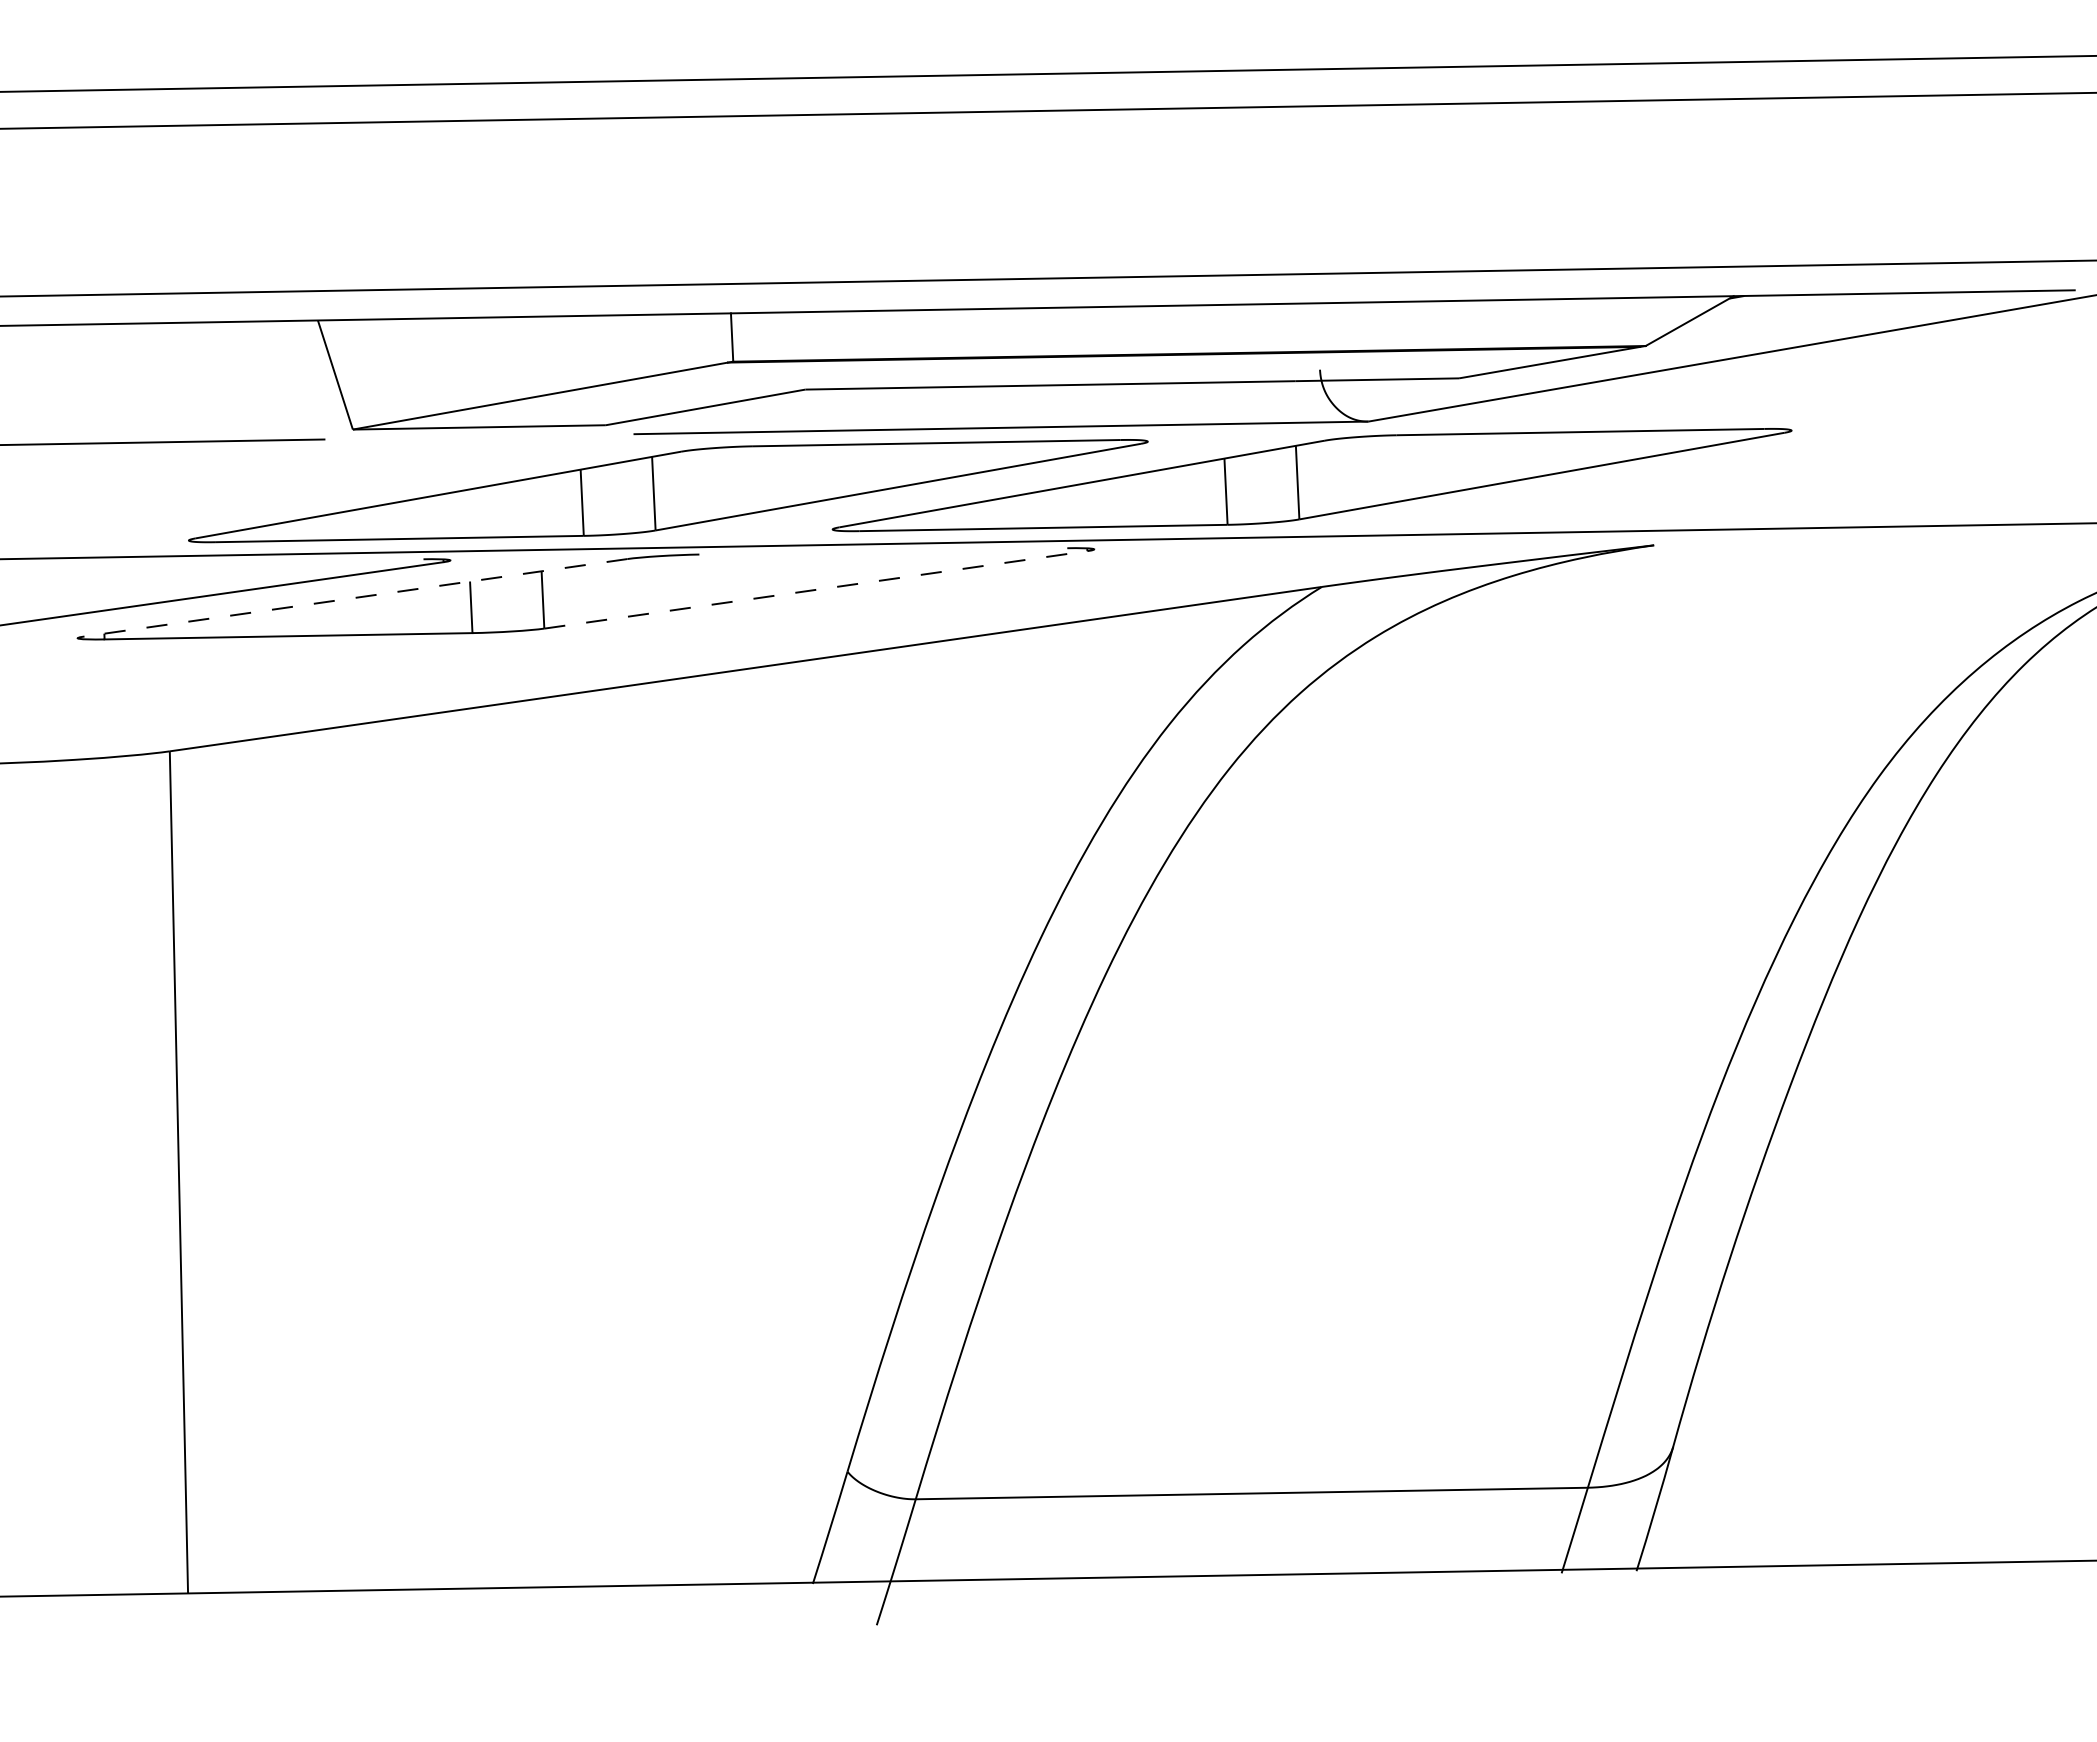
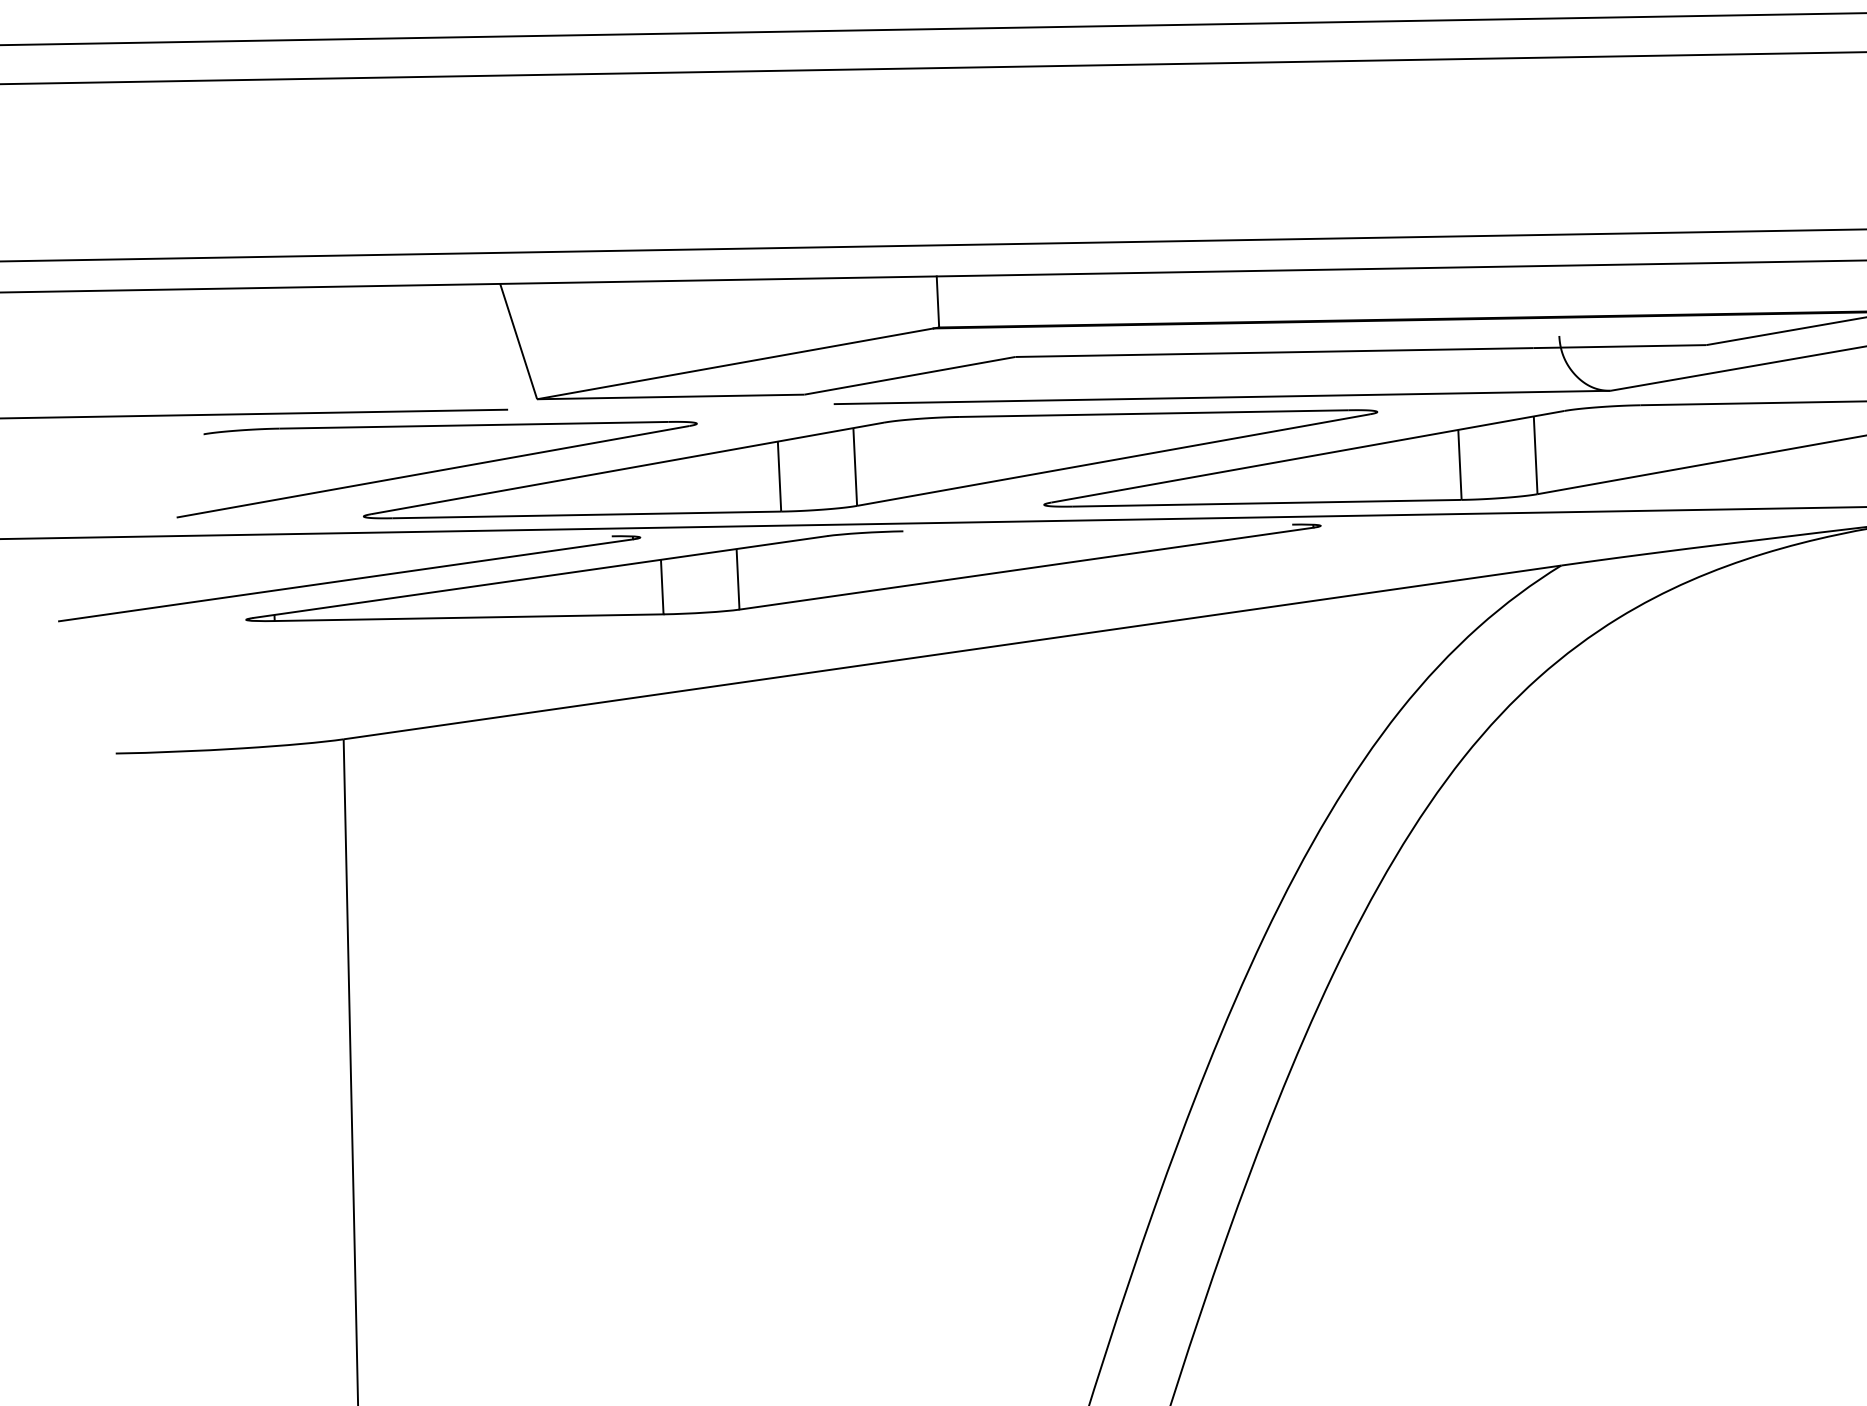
part: (257, 496) -> (436, 469), added
line: (816, 589) -> (1027, 568), dashed -> solid
line: (355, 597) -> (539, 576), dashed -> solid

